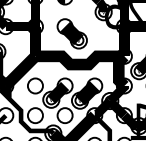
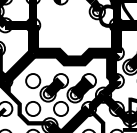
part: (71, 33) -> (67, 31), removed

